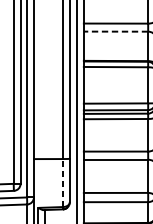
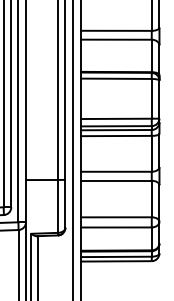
line: (115, 31) -> (115, 39), dashed -> solid
line: (62, 182) -> (57, 205), dashed -> solid

